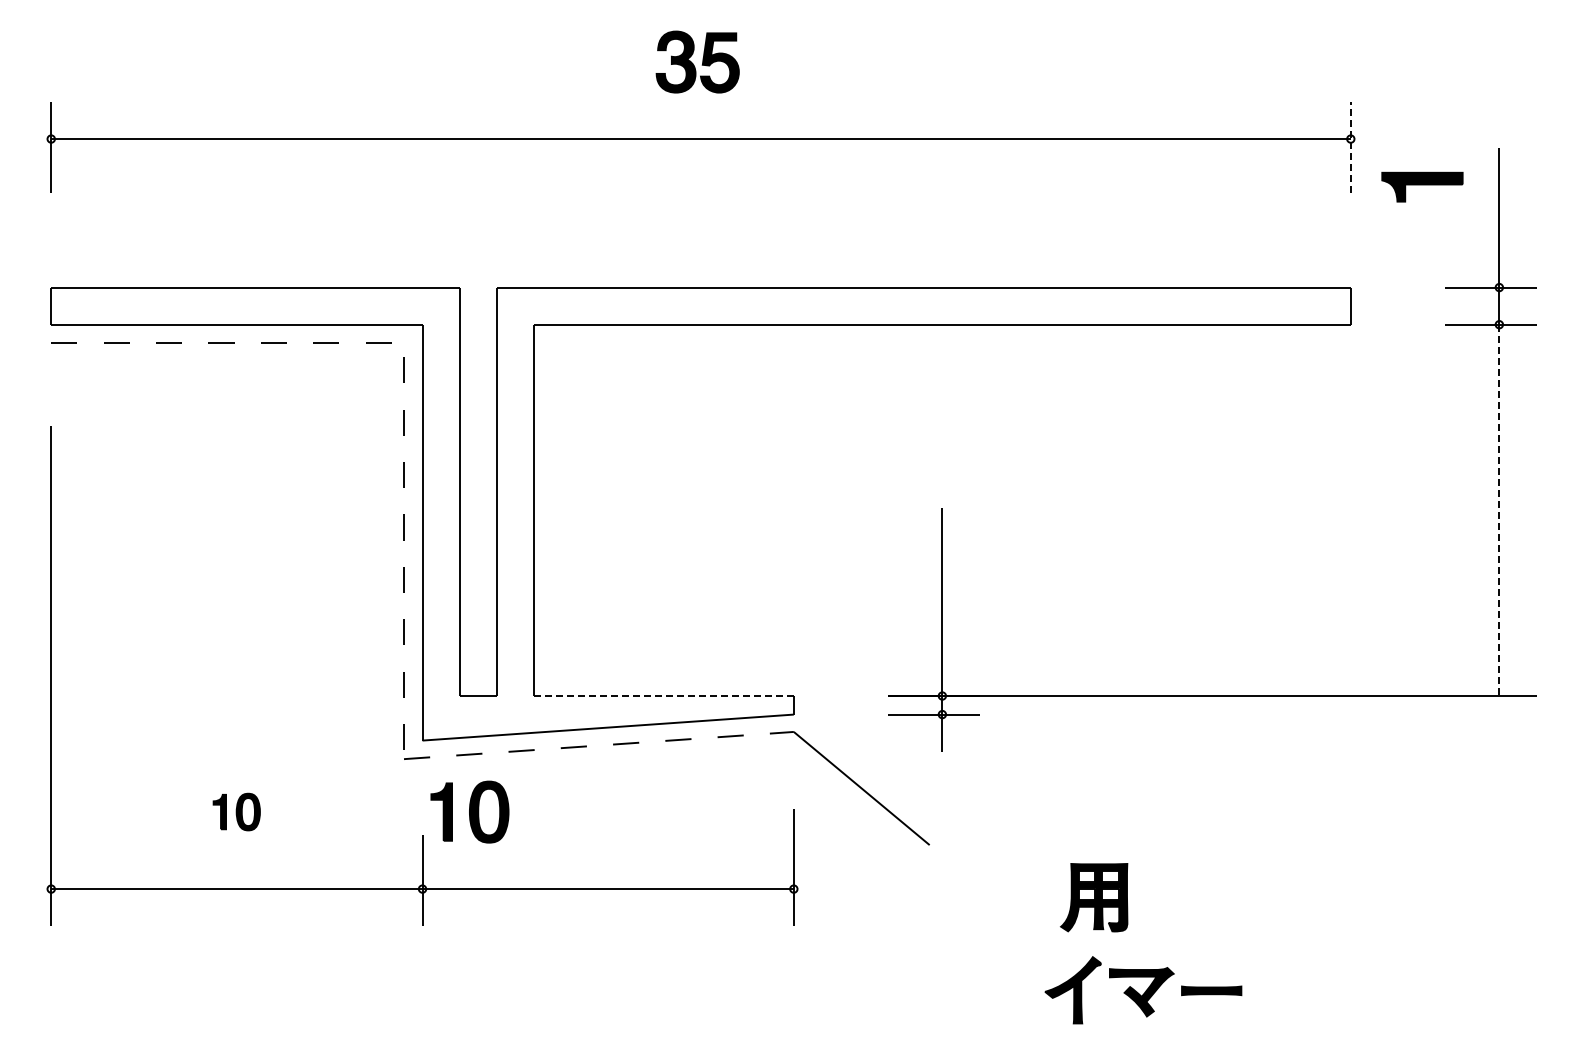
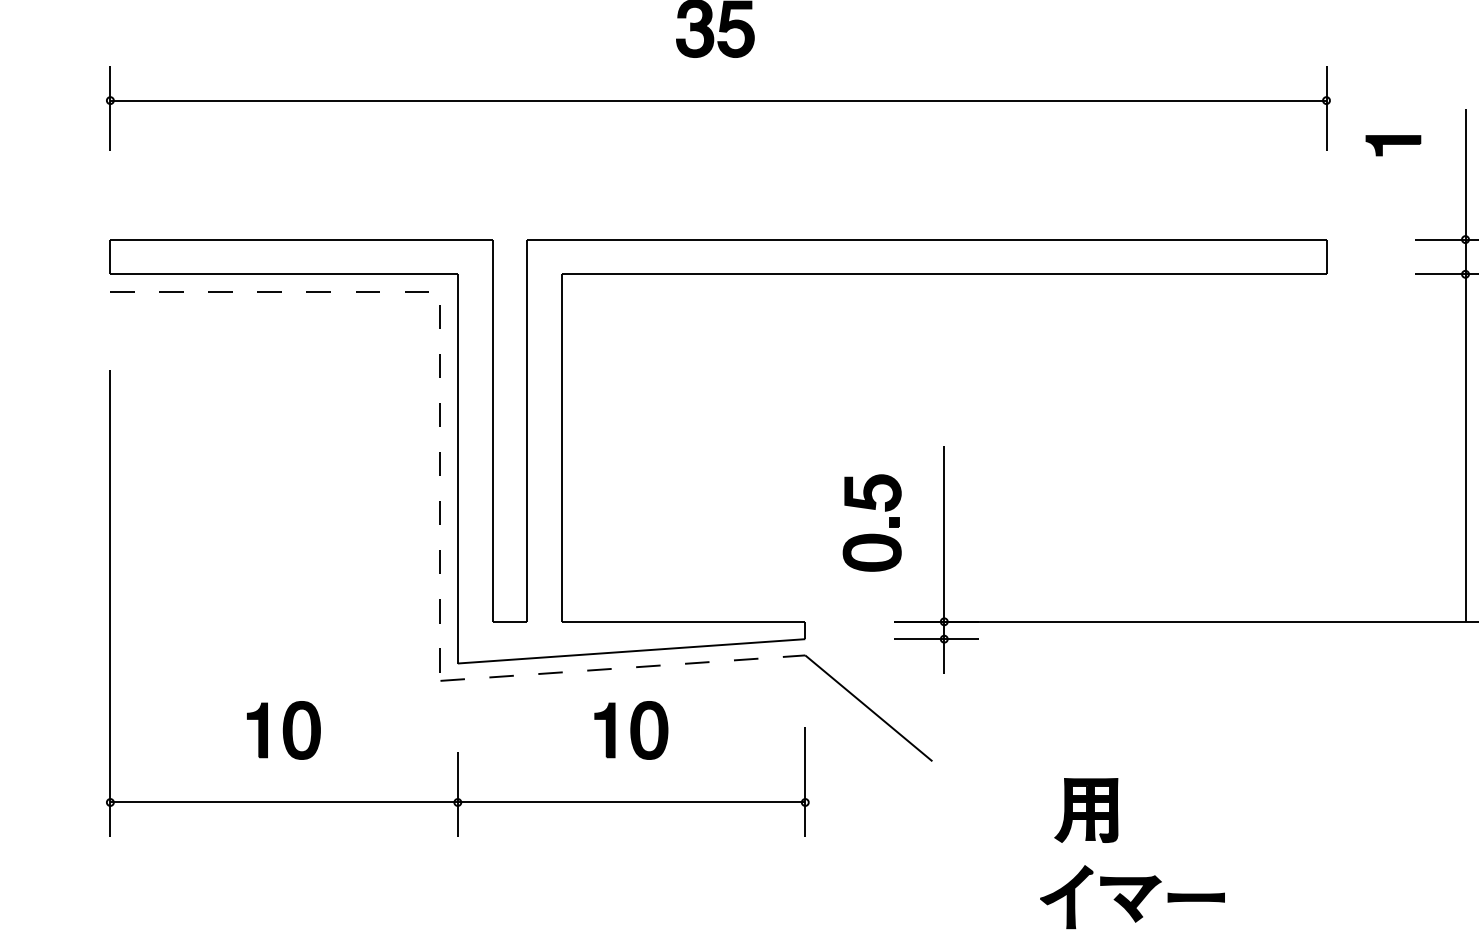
line: (1350, 147) -> (1326, 108), dashed -> solid
part: (1421, 187) -> (1392, 145), size x0.71
line: (1499, 510) -> (1465, 448), dashed -> solid
part: (865, 602) -> (872, 534), added
line: (663, 696) -> (683, 622), dashed -> solid
part: (236, 811) -> (283, 729), size x1.67
part: (469, 811) -> (630, 729), moved

